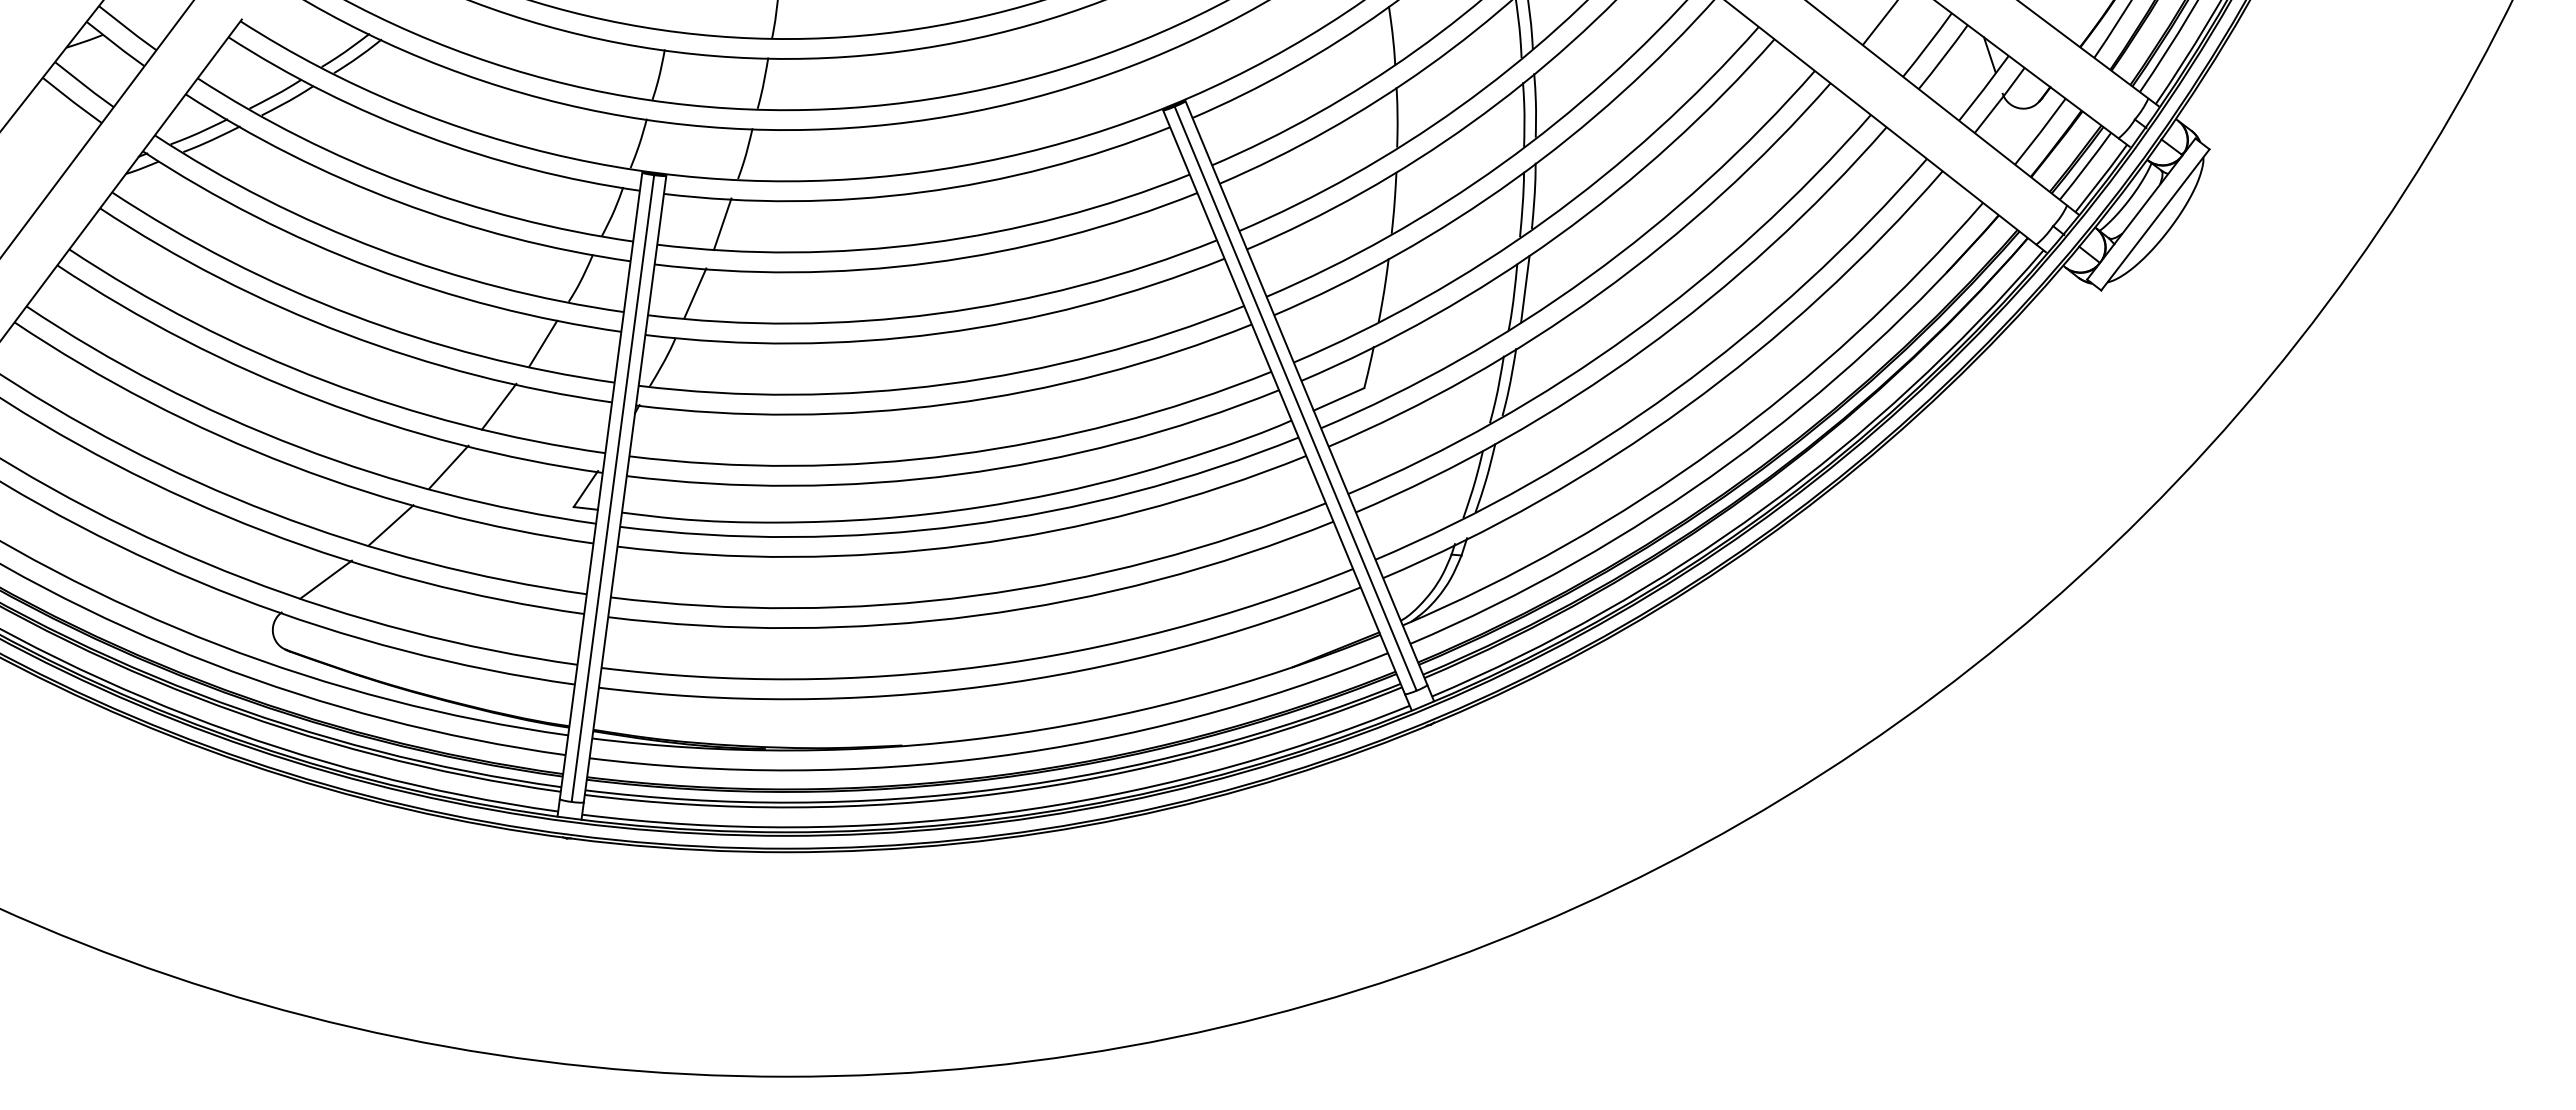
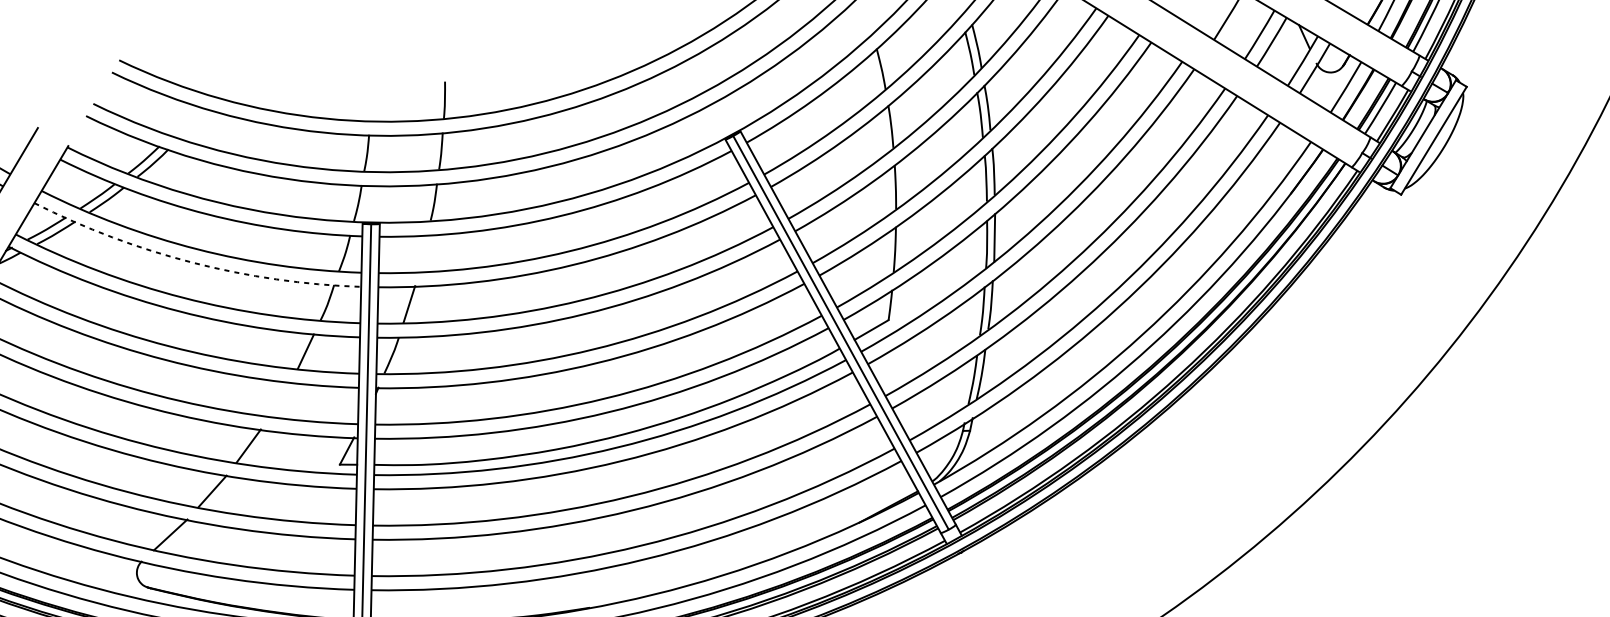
arc: (399, 202) -> (193, 263), solid -> dashed
line: (722, 224) -> (423, 253), removed
line: (498, 406) -> (279, 399), removed

